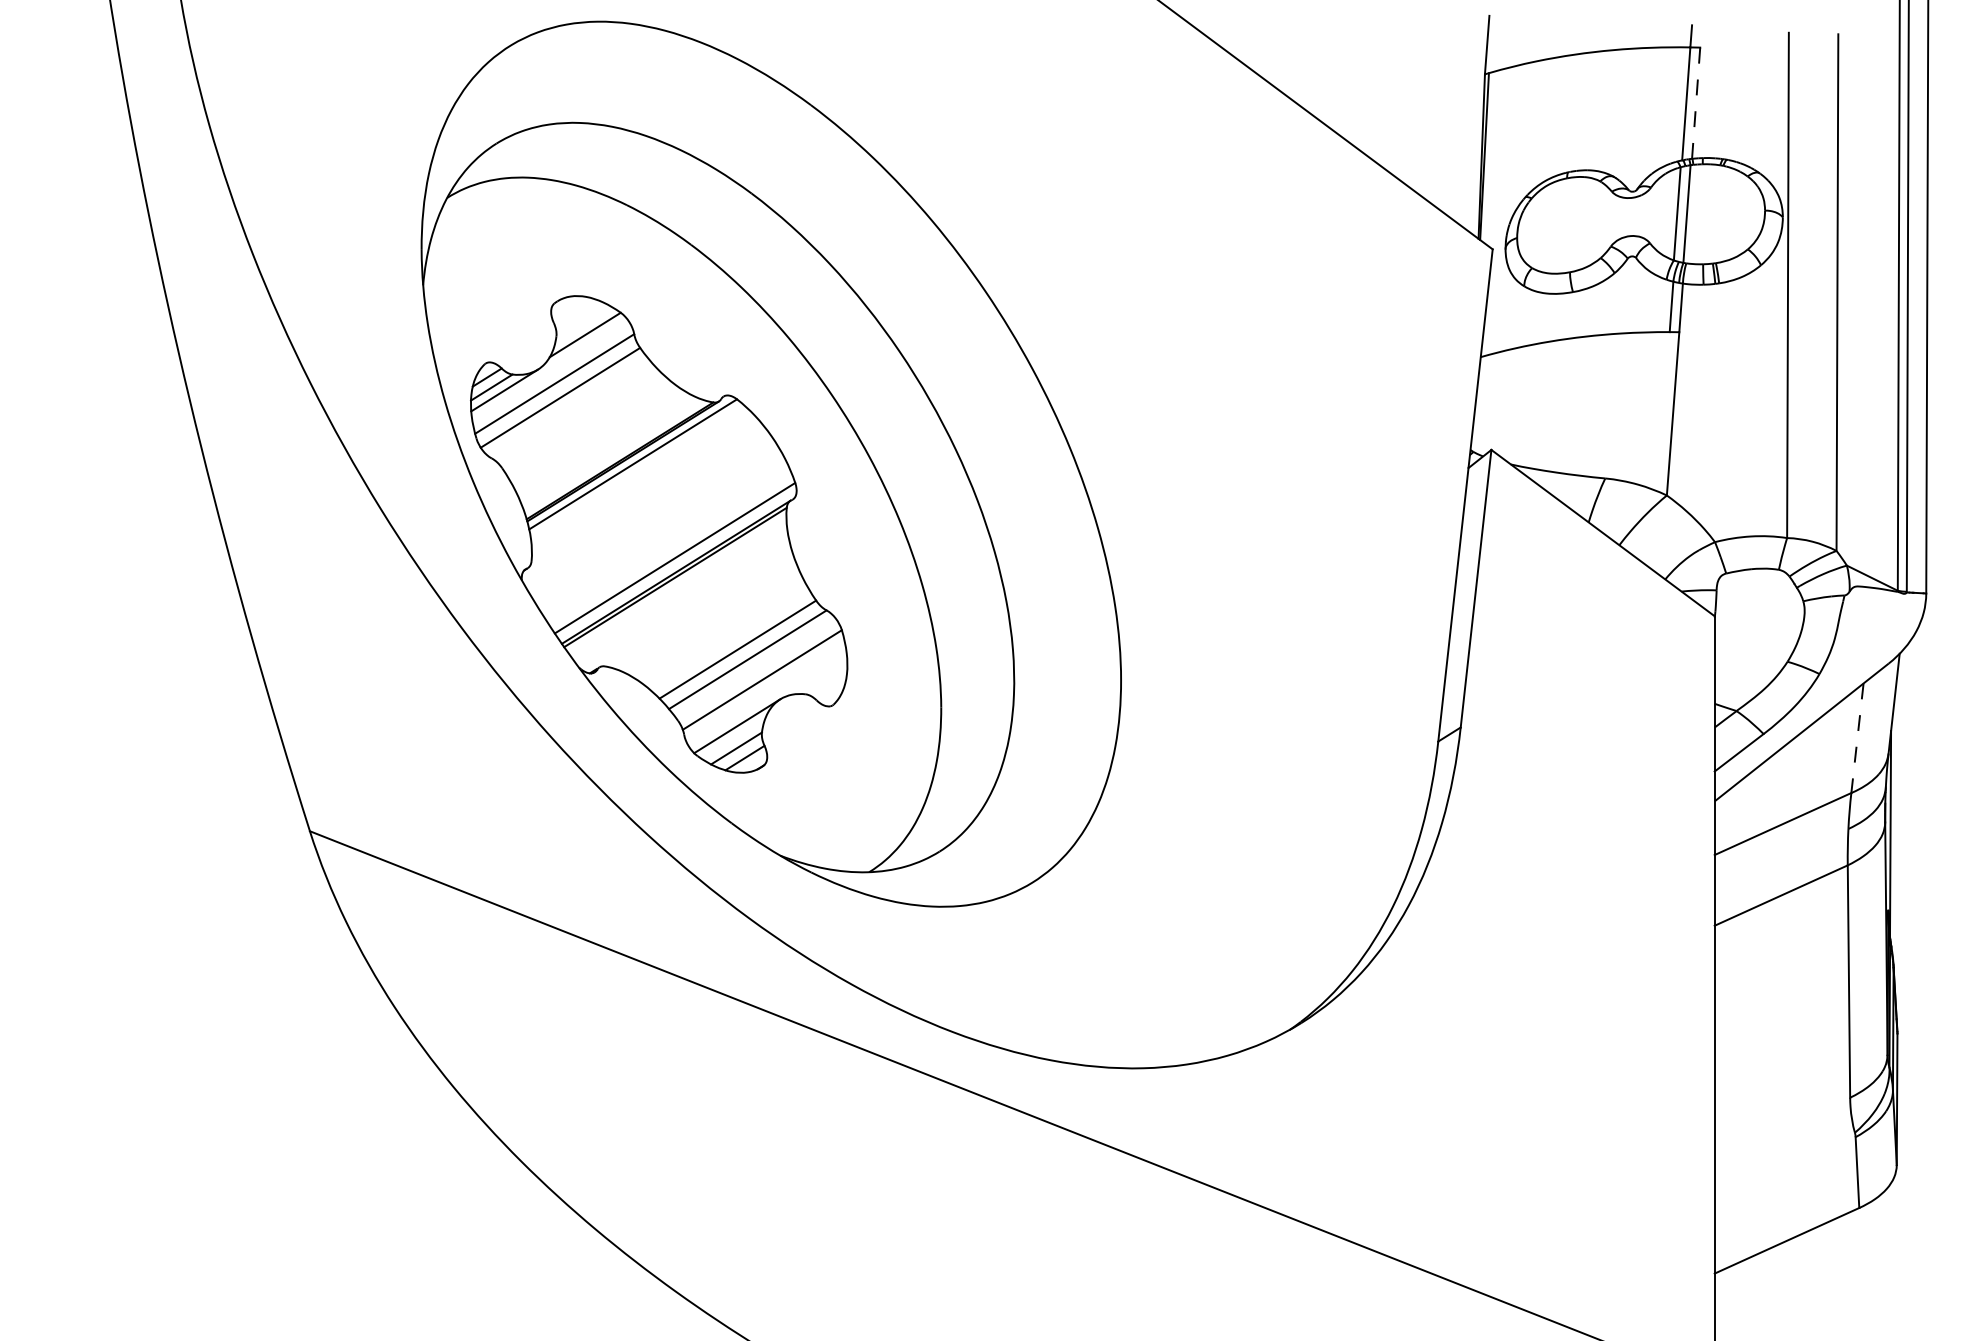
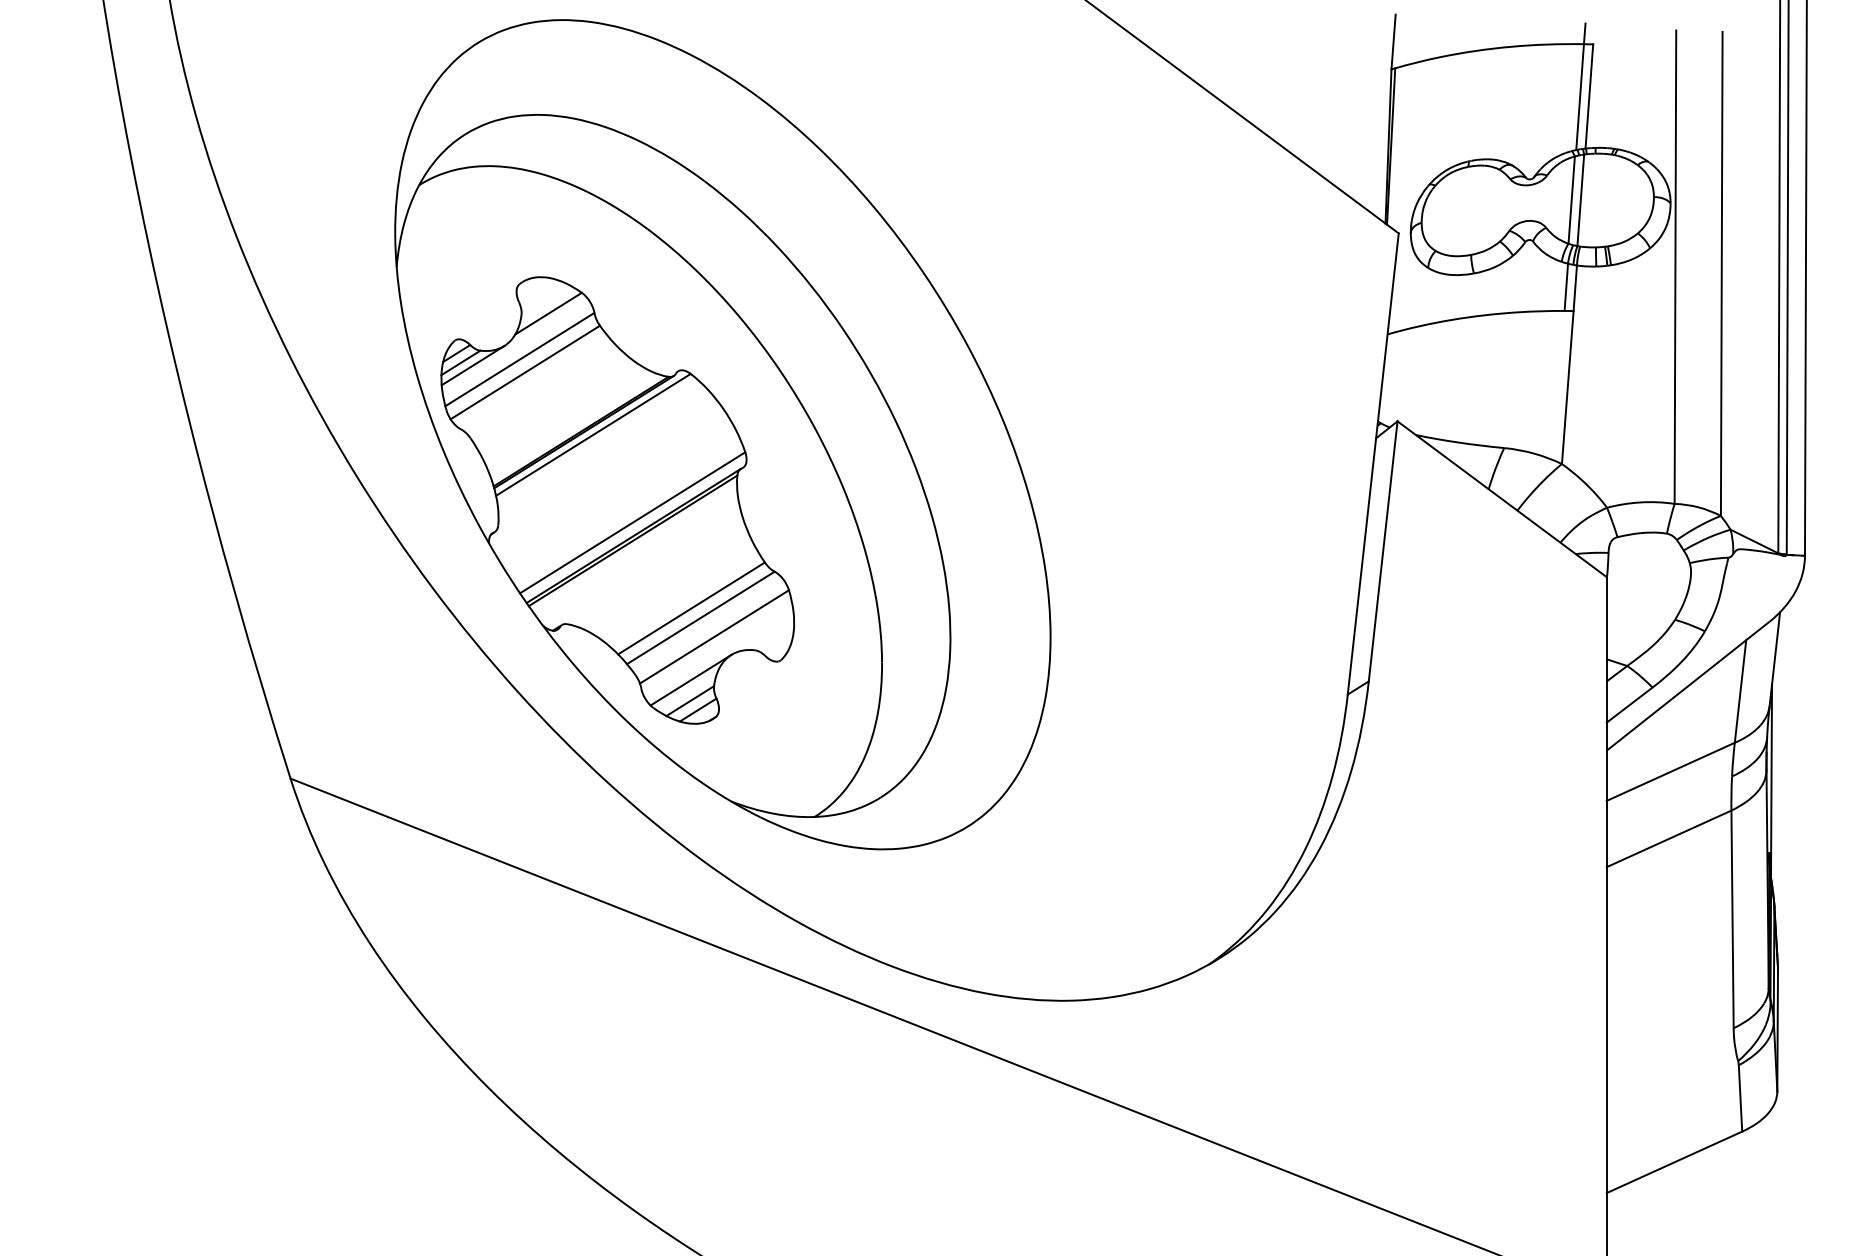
line: (1696, 102) -> (1589, 95), dashed -> solid
line: (1857, 738) -> (1740, 691), dashed -> solid

